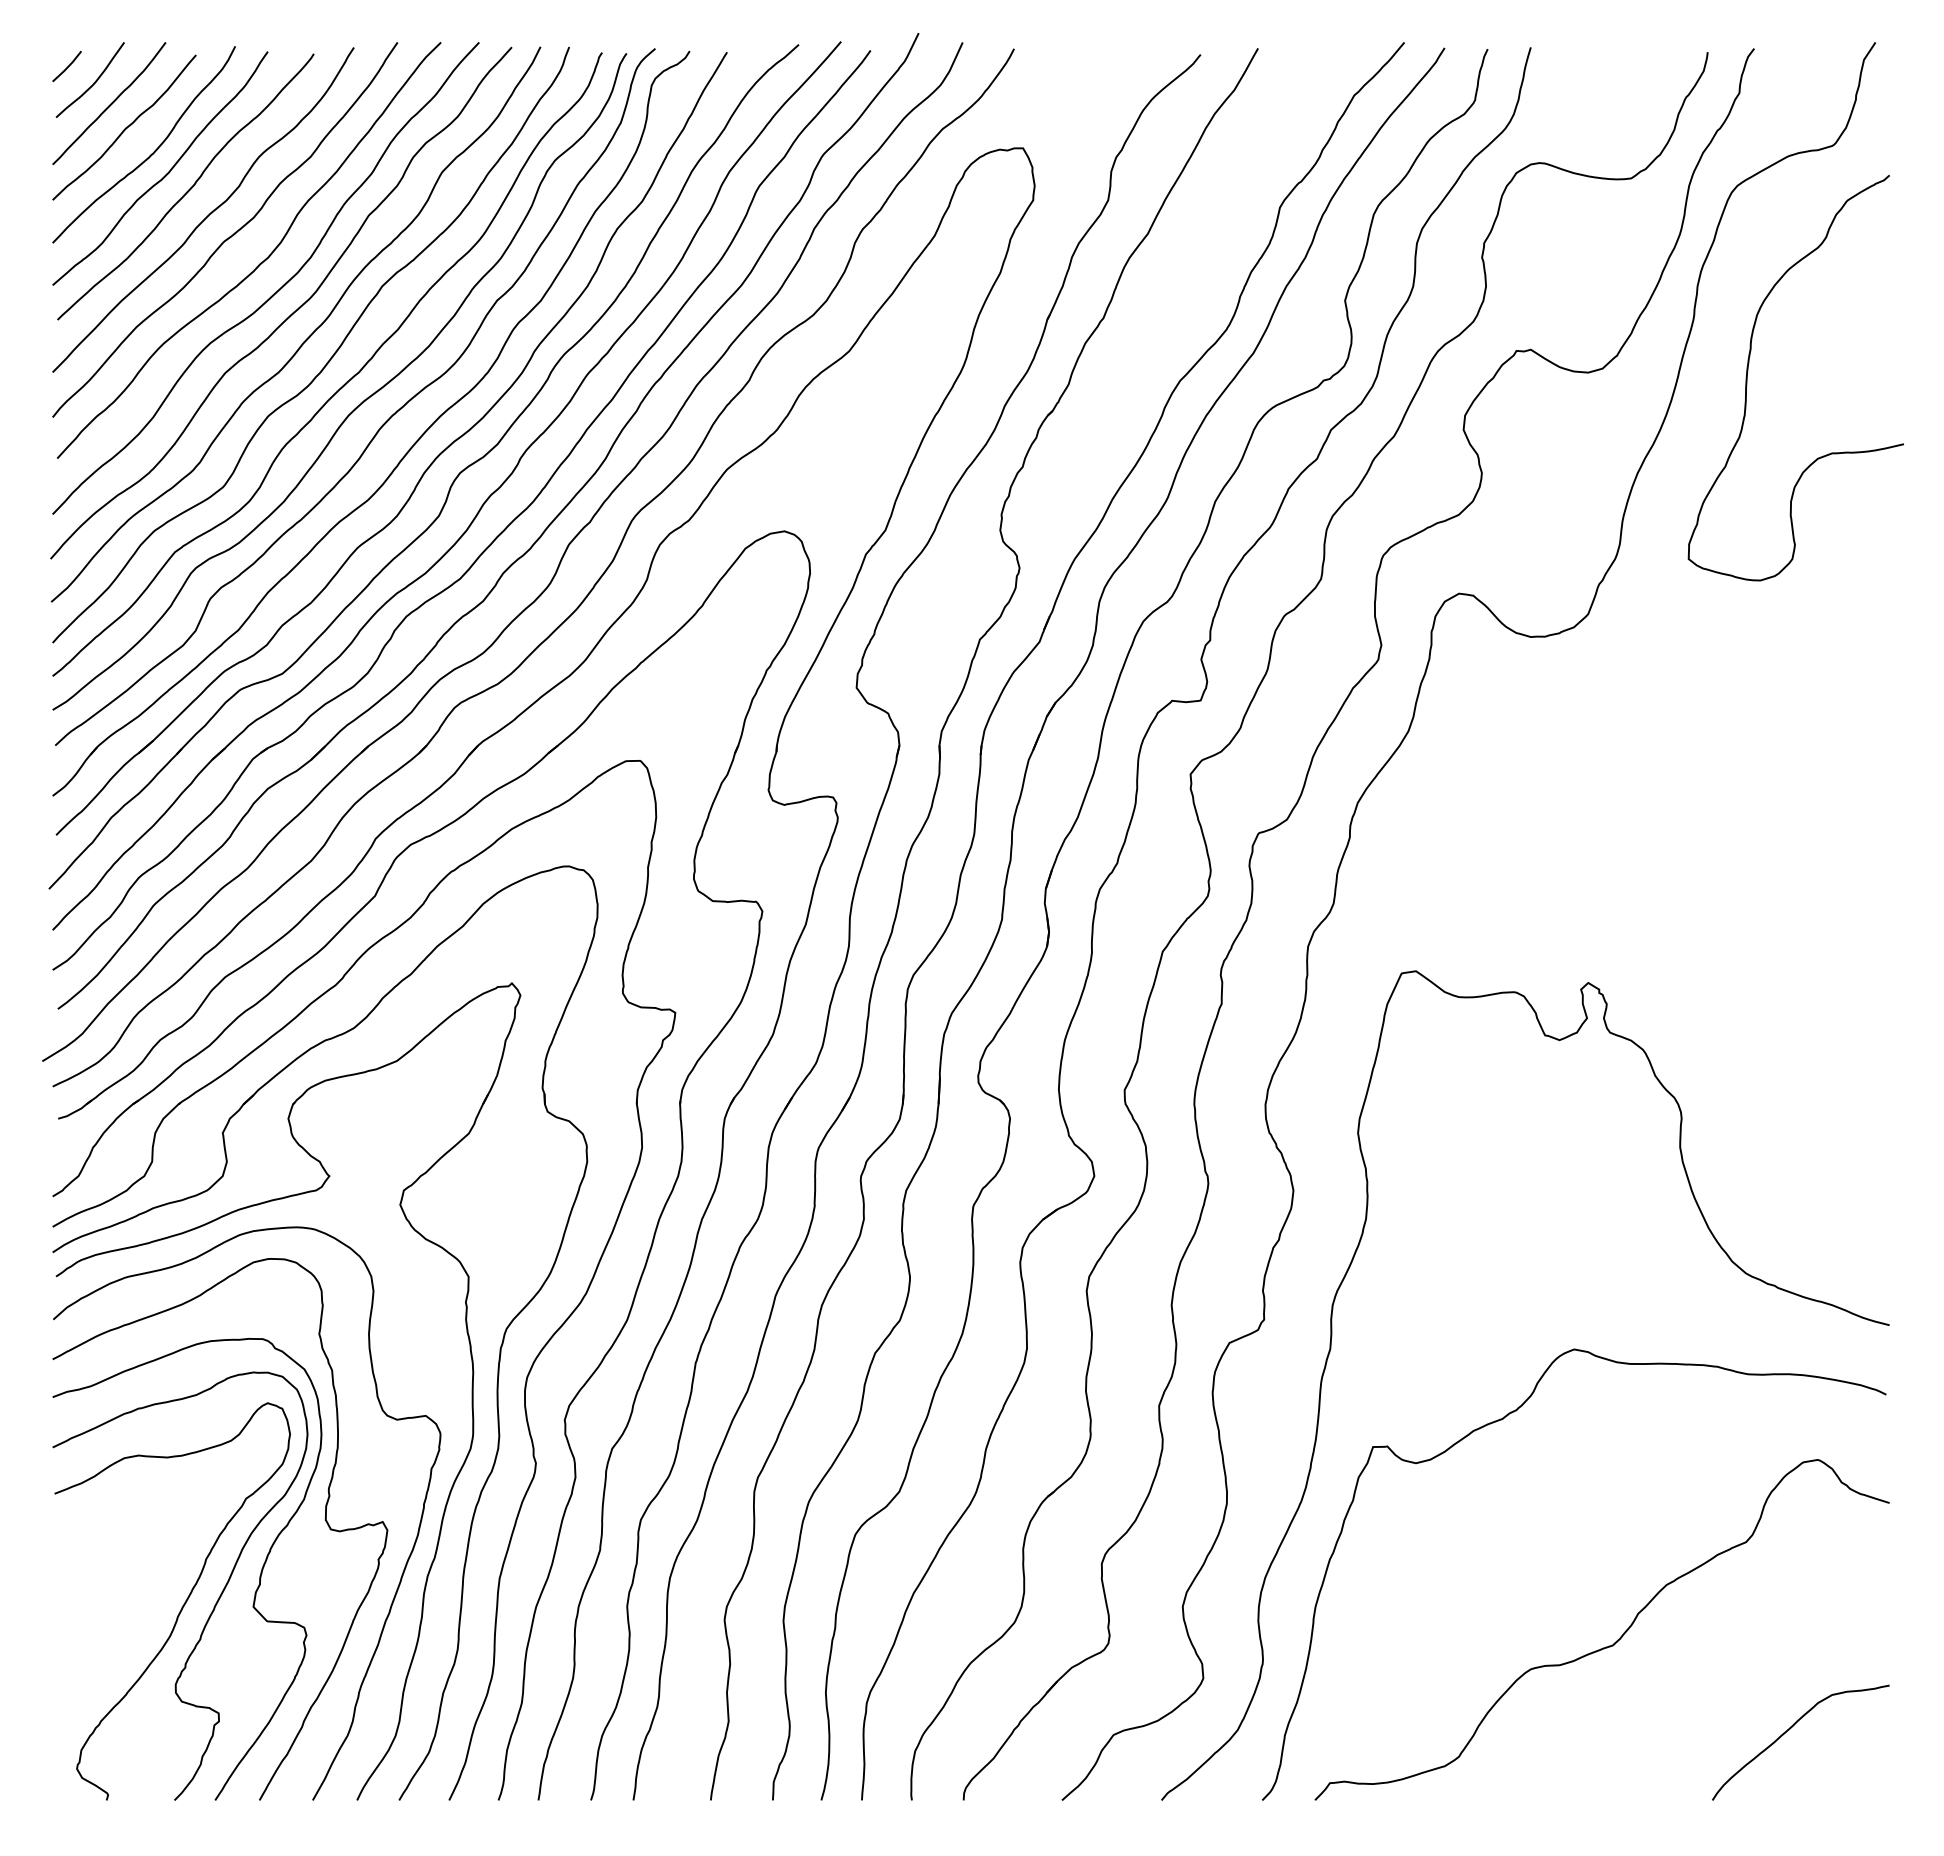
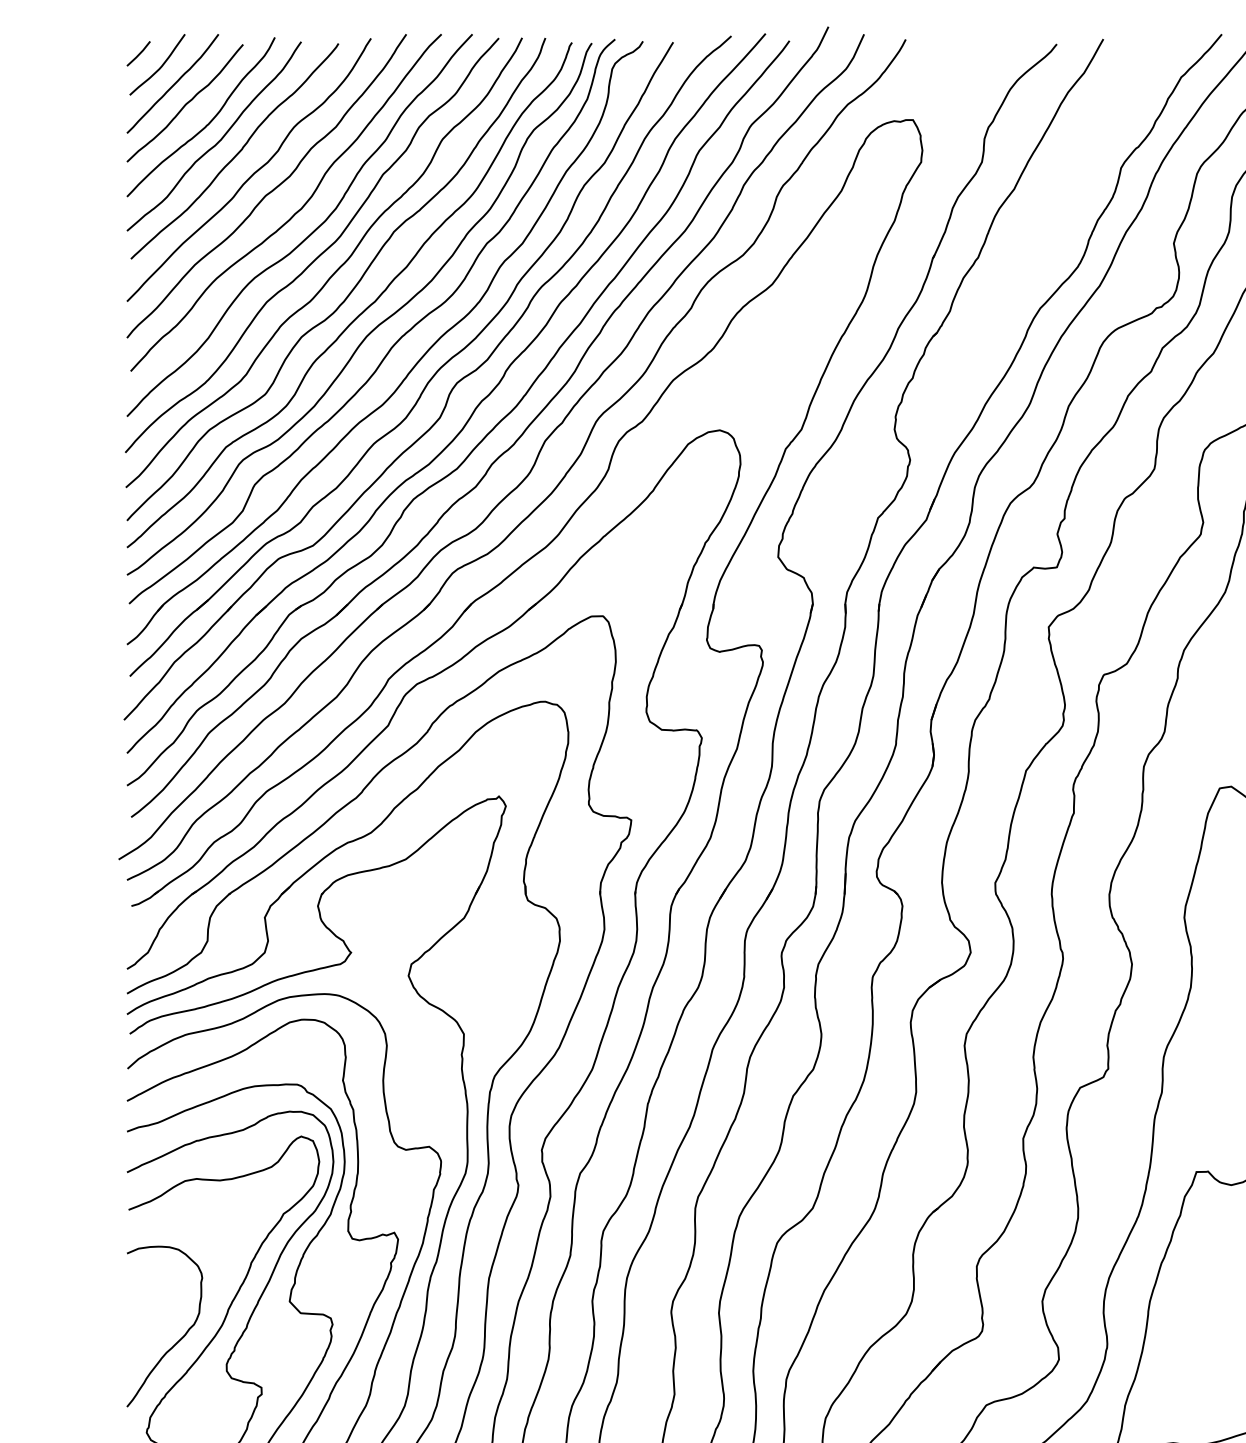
curve: (116, 1654) -> (178, 1340), added

